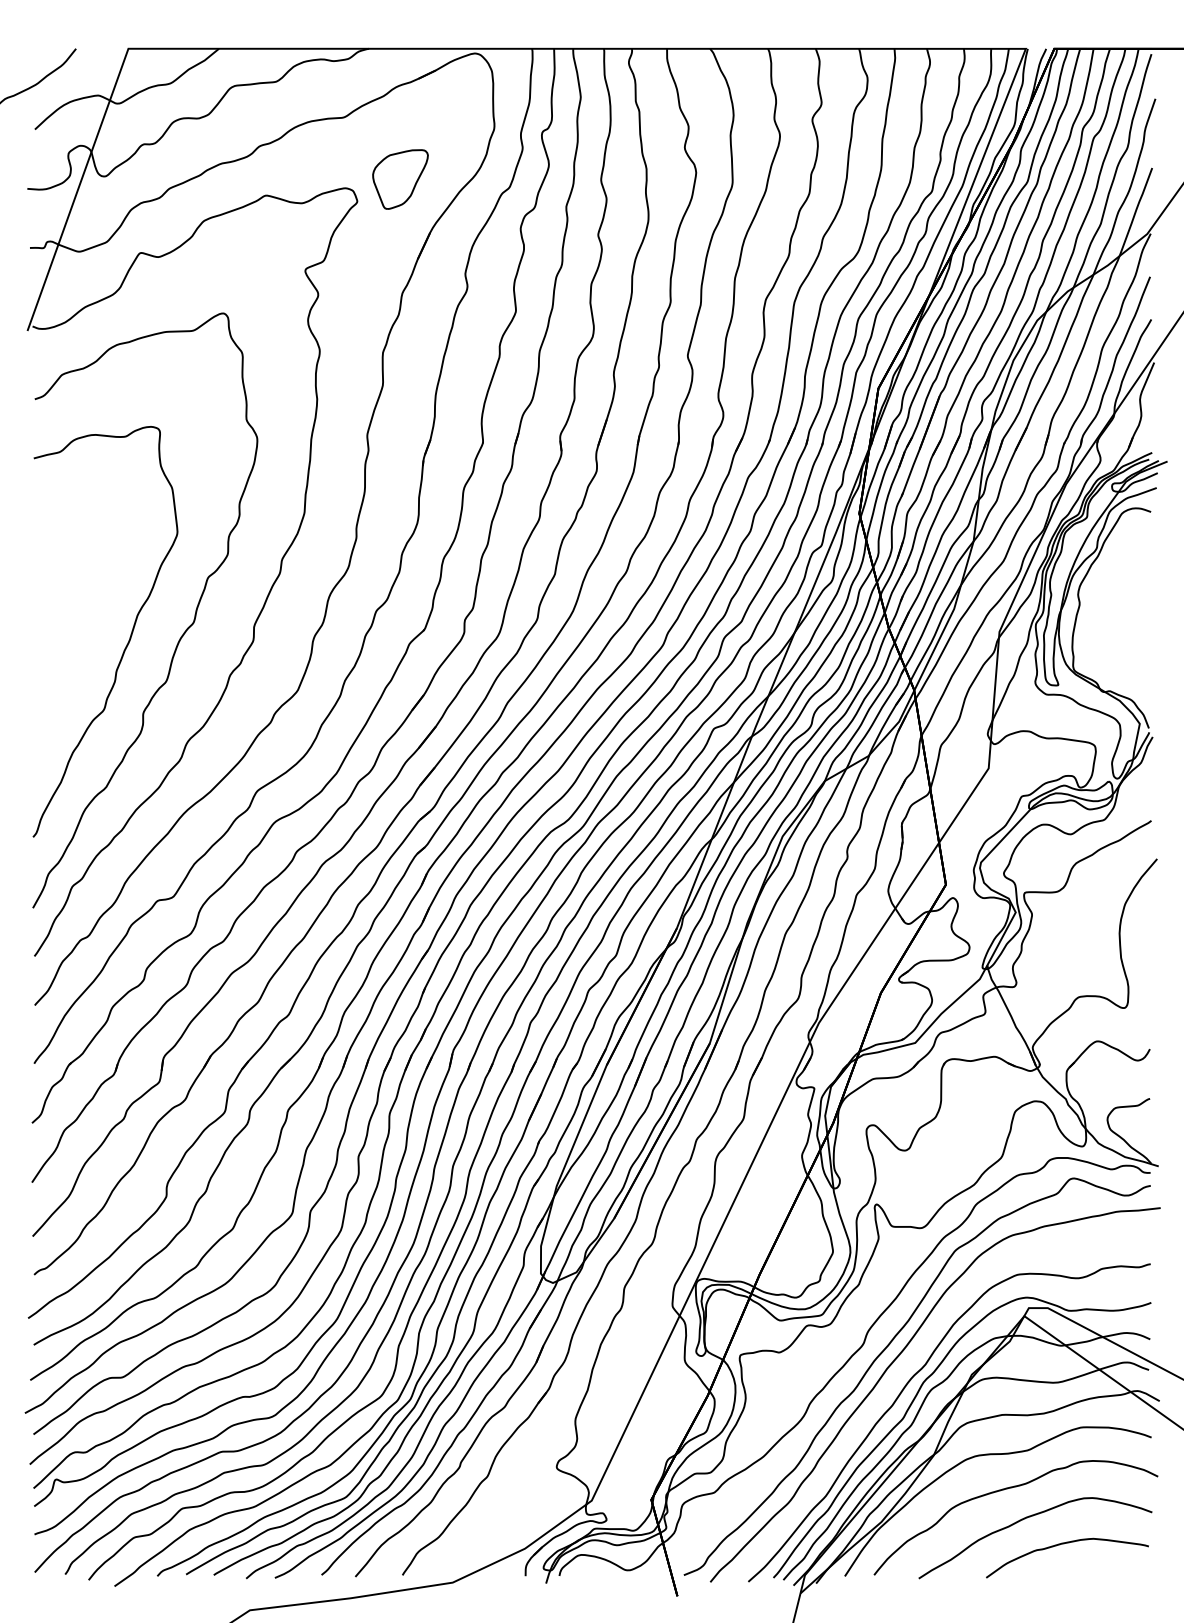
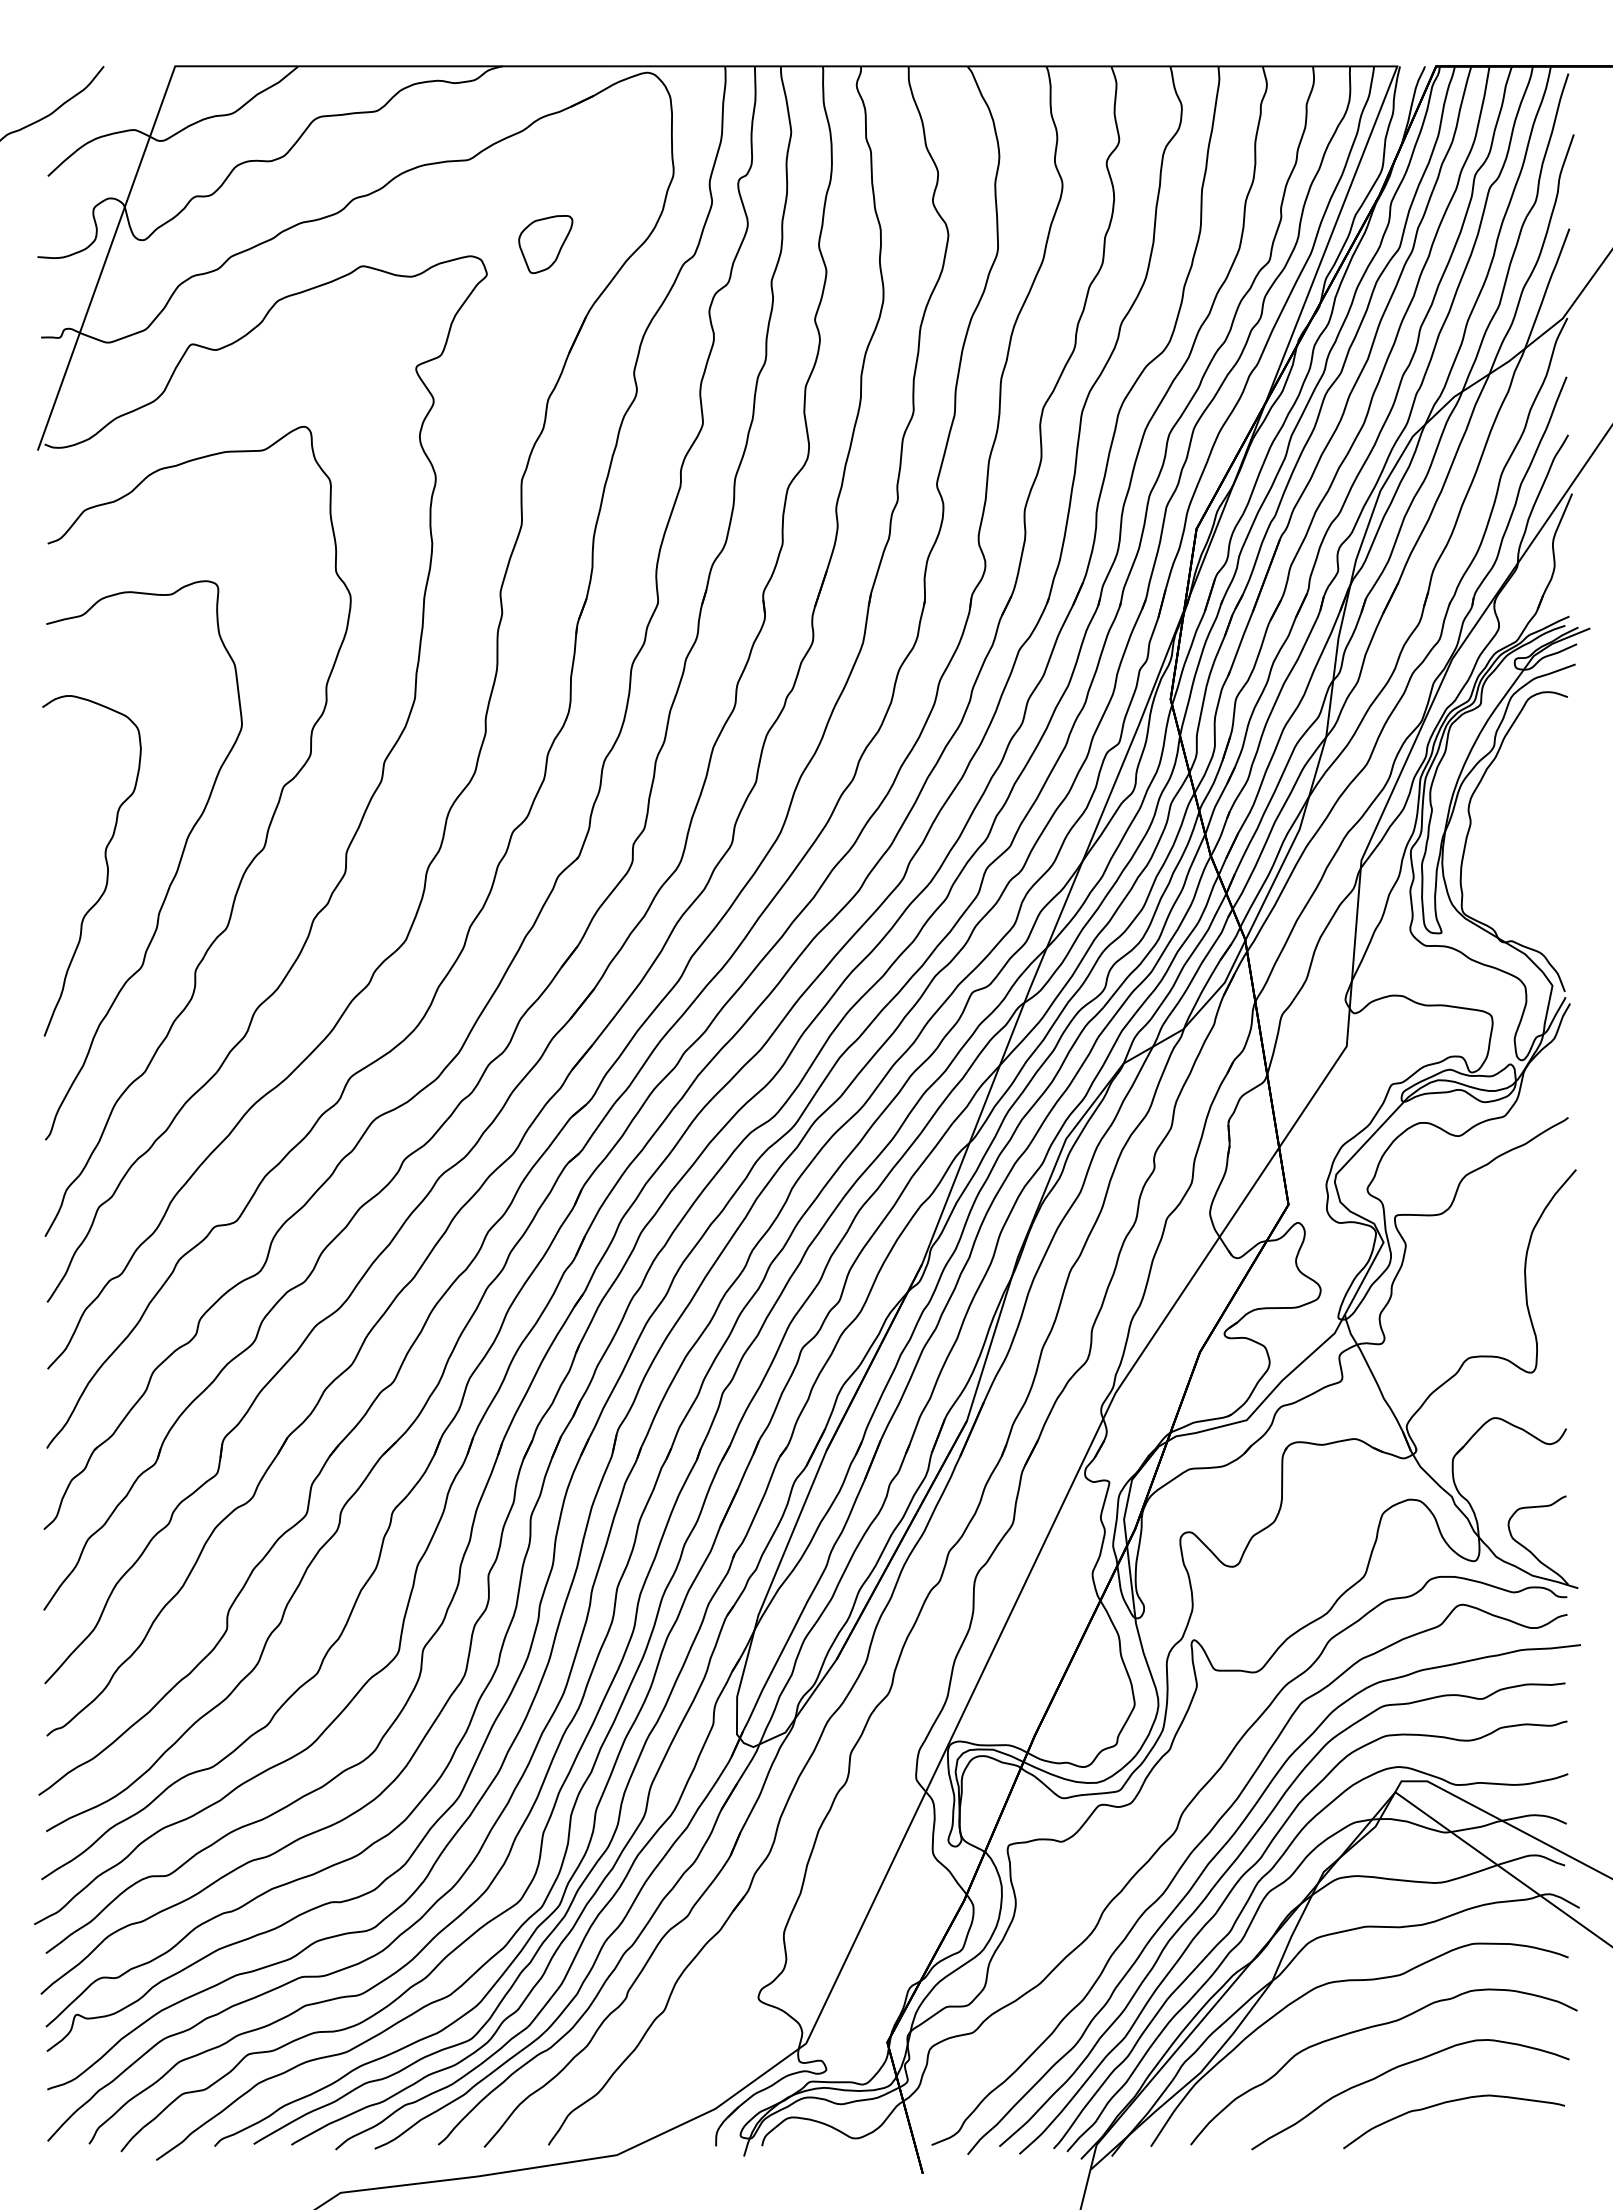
part: (400, 179) -> (545, 244), size x0.71
curve: (77, 632) -> (105, 861), added
curve: (902, 1372) -> (1229, 1869), added

